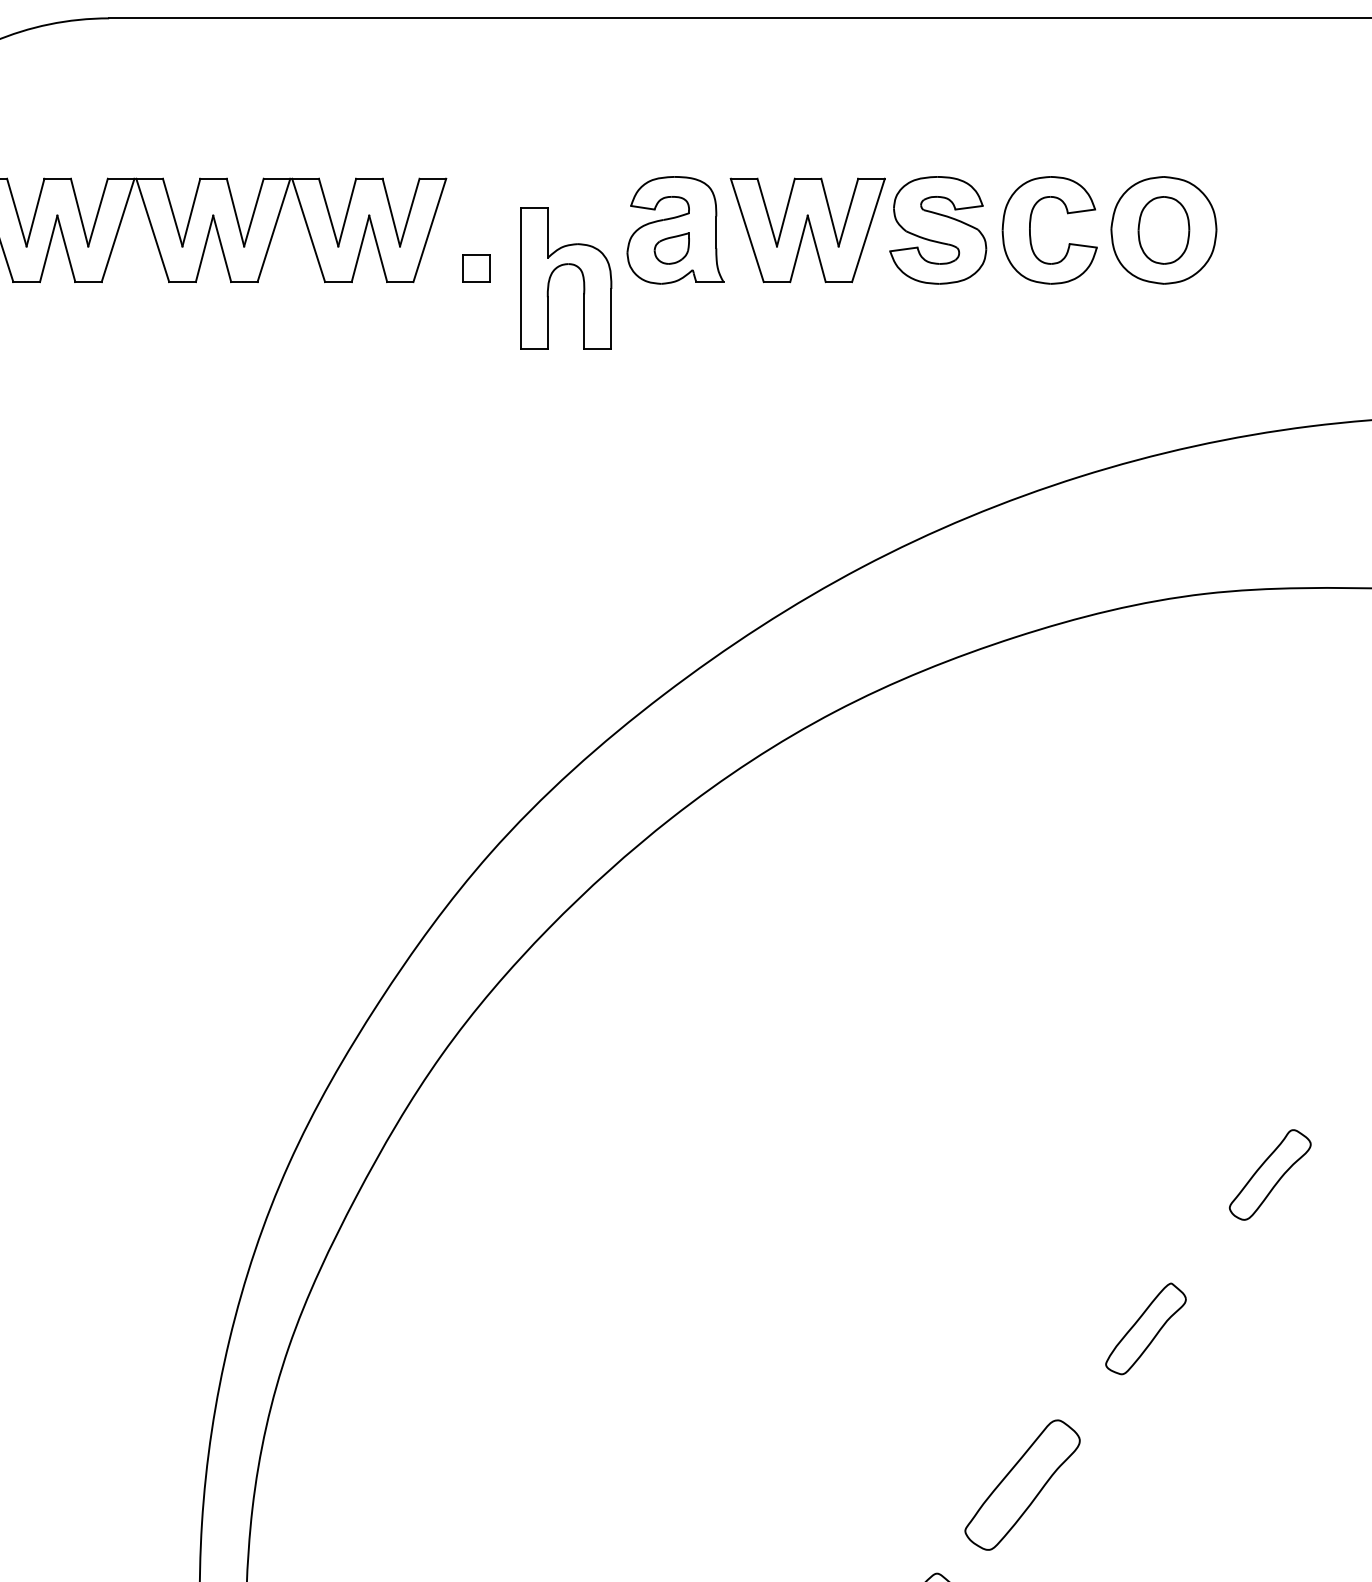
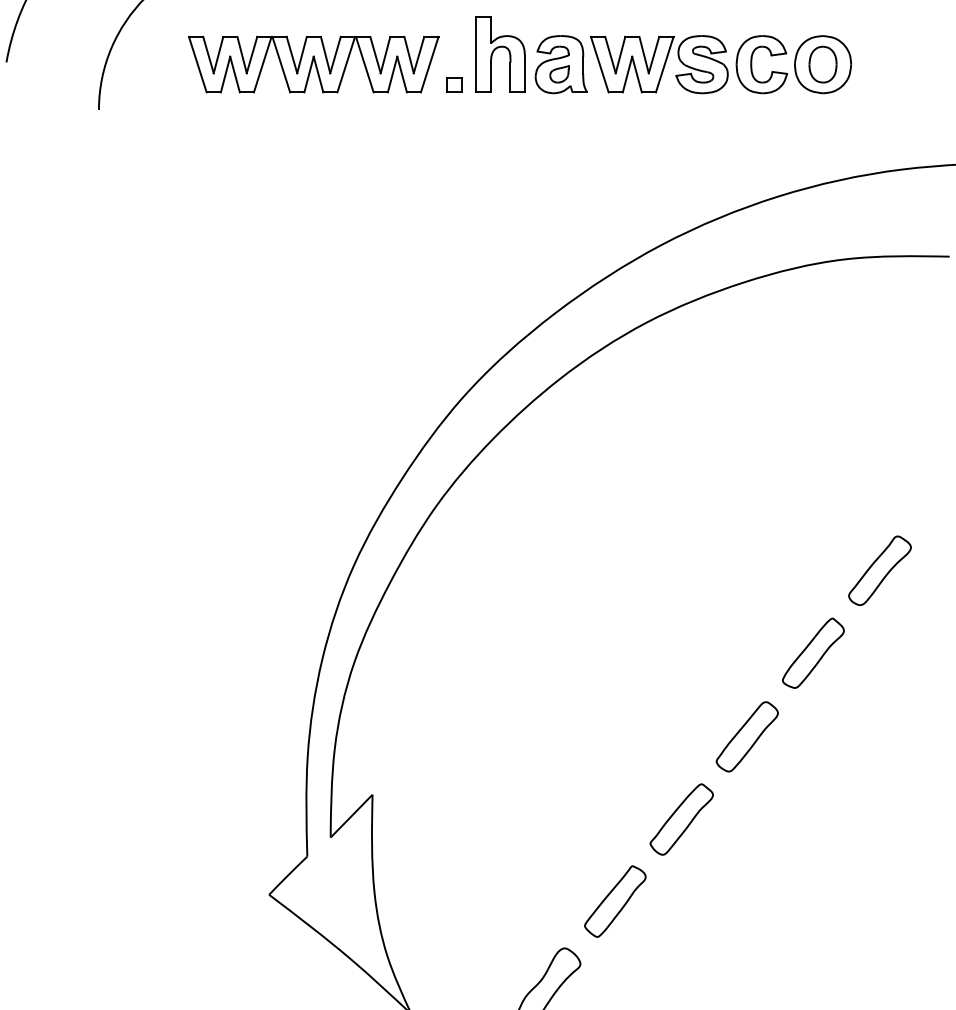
part: (561, 267) -> (498, 48), moved
part: (1269, 1174) -> (879, 570), size x1.43
part: (1146, 1327) -> (813, 652), size x1.43

